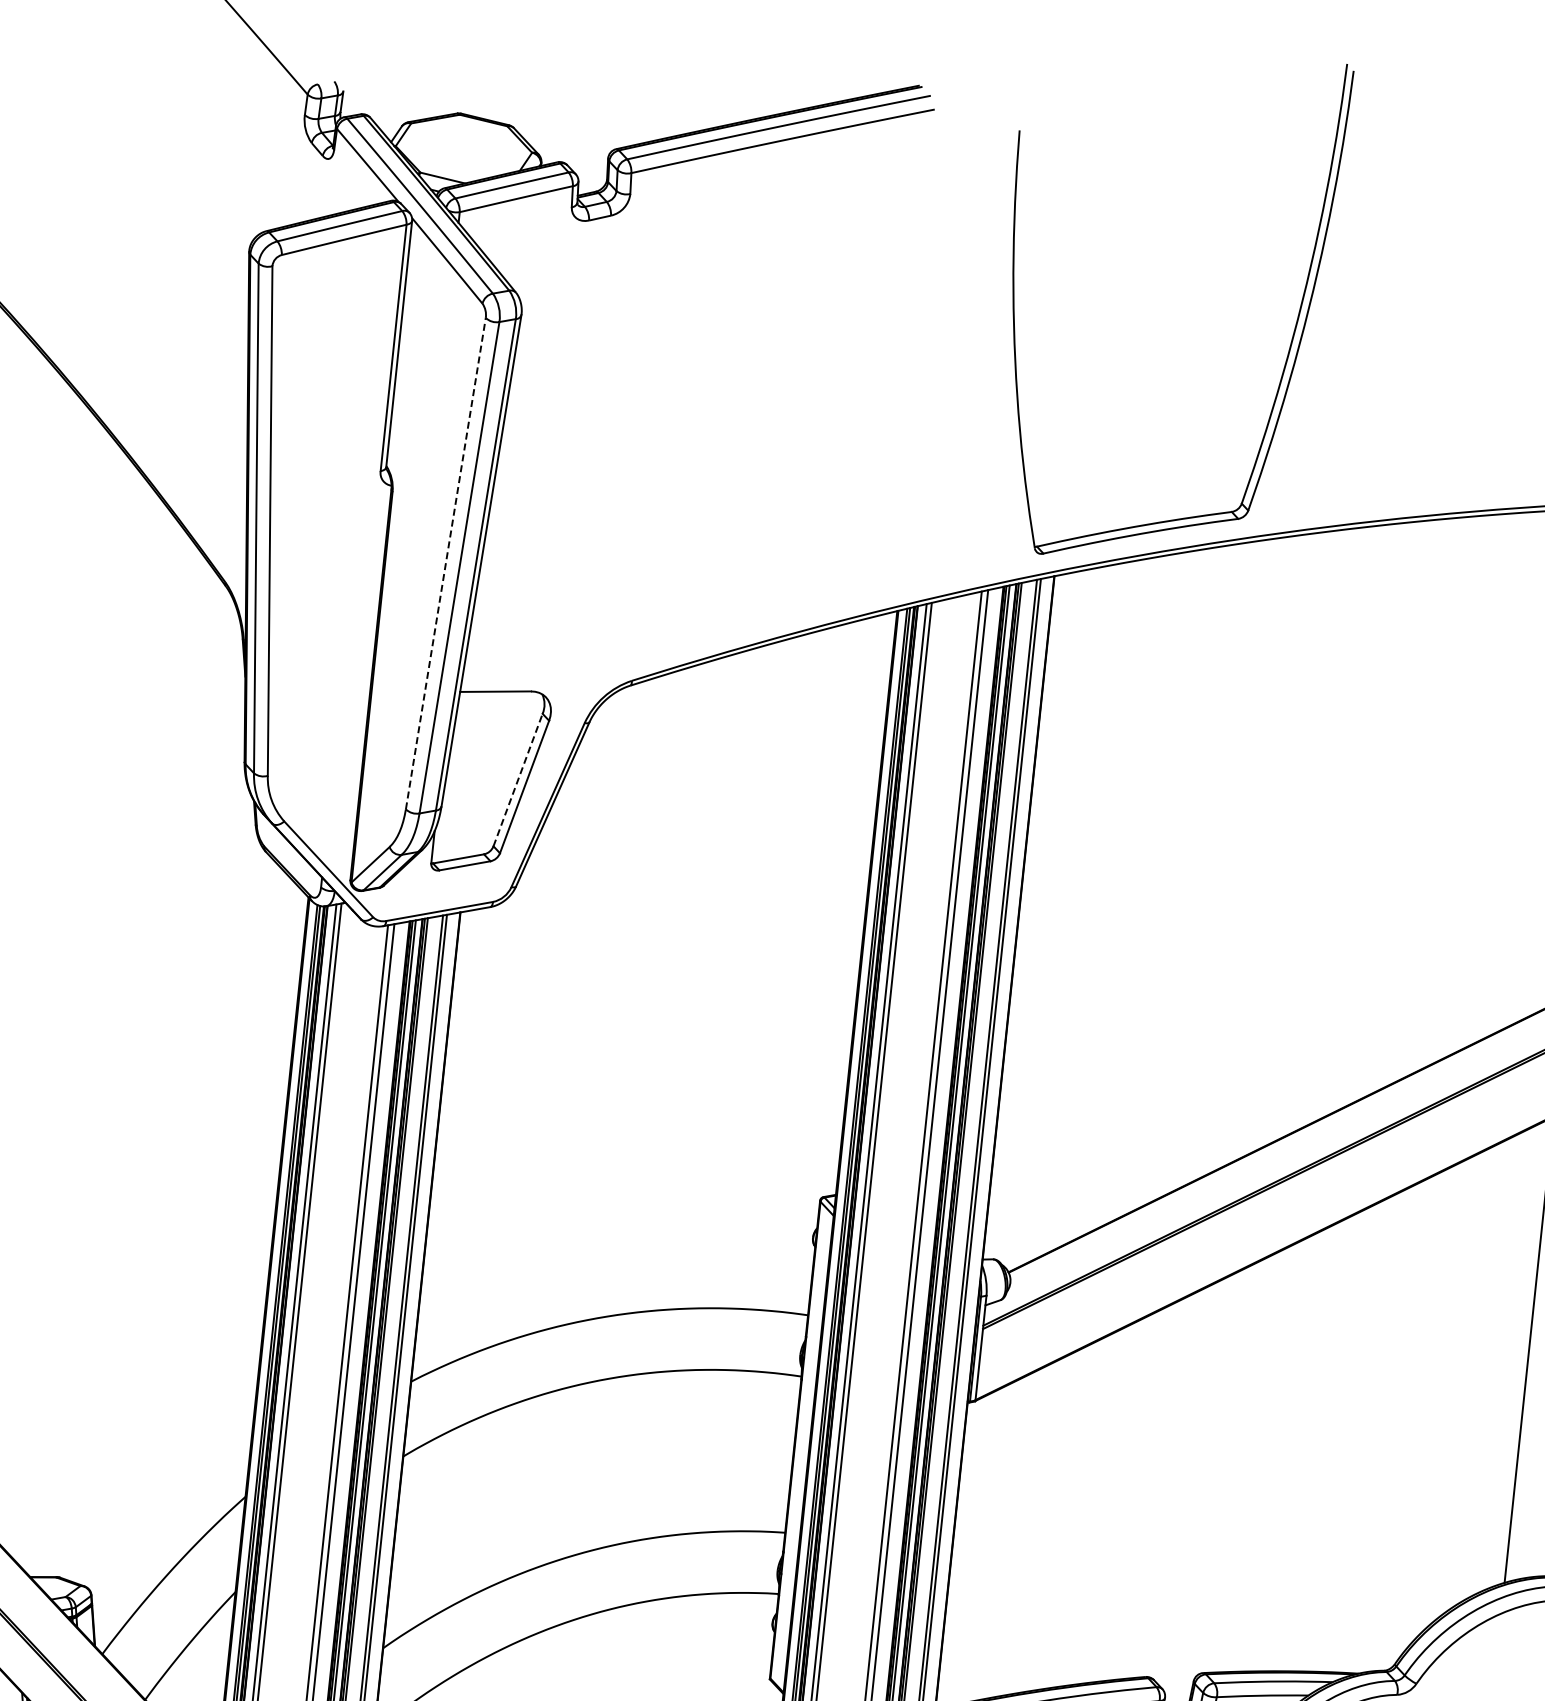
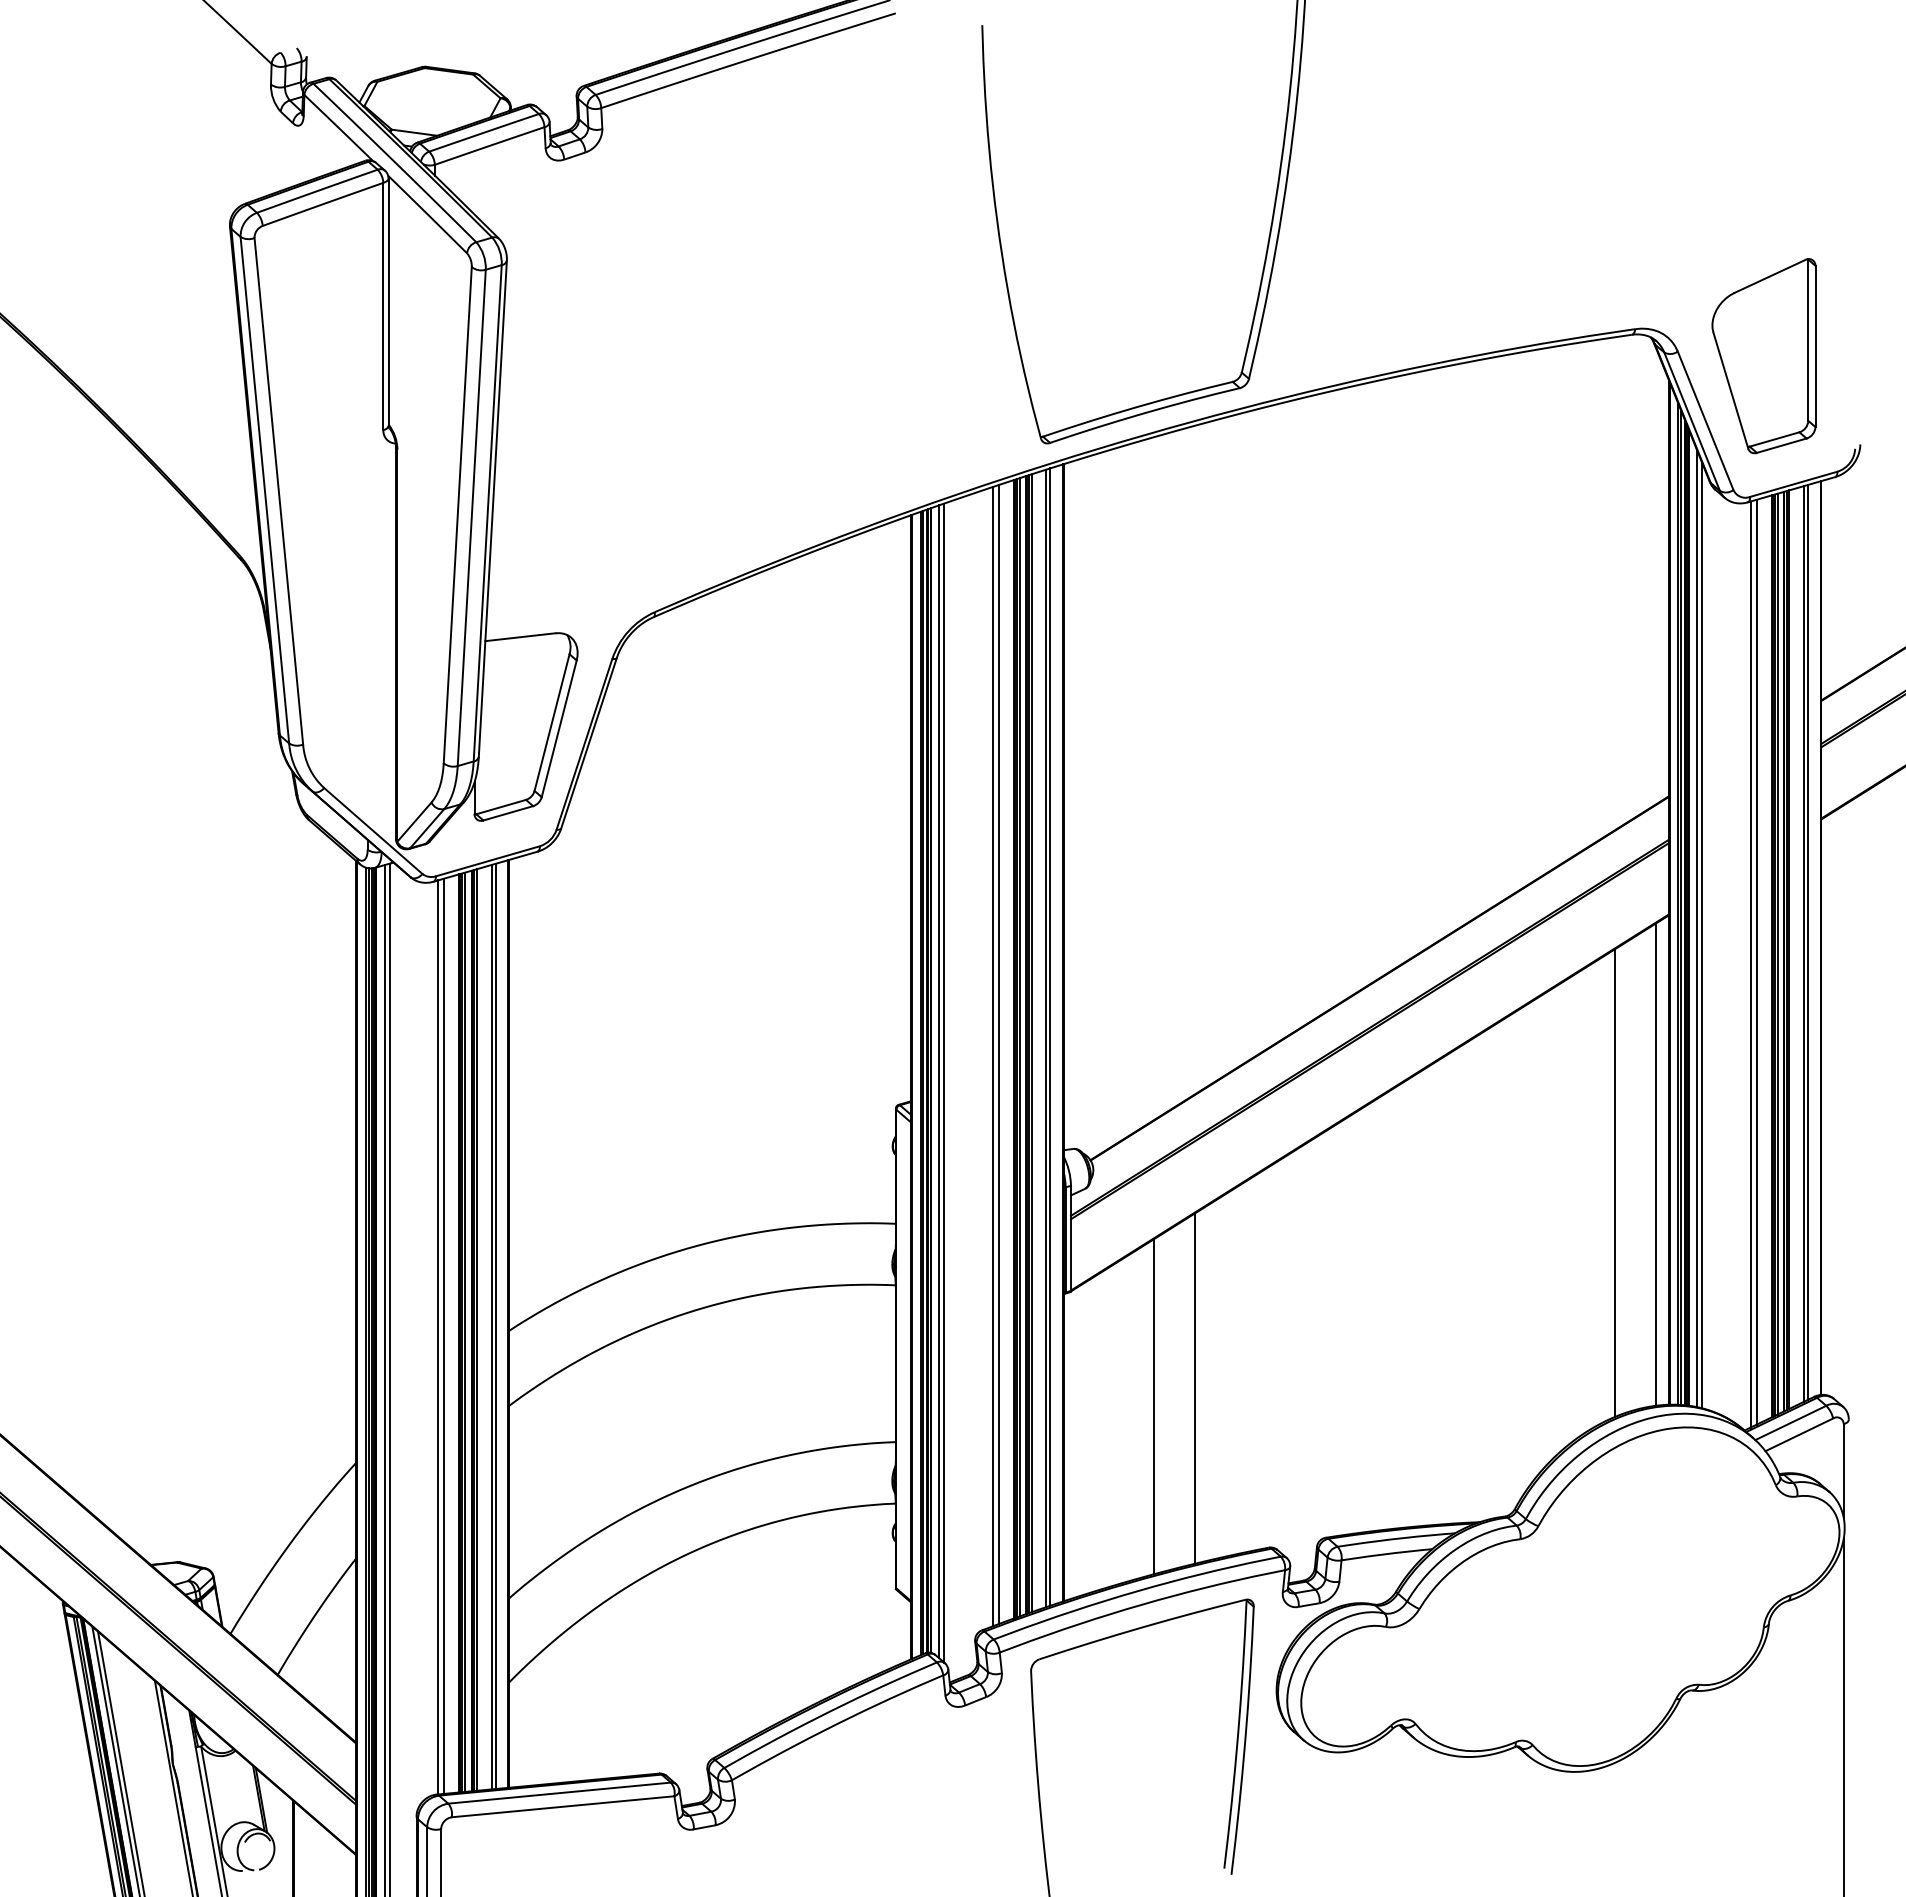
line: (445, 563) -> (457, 515), dashed -> solid
line: (518, 779) -> (552, 722), dashed -> solid
line: (1088, 1510) -> (1194, 1388), added
line: (1045, 1524) -> (1153, 1406), added

